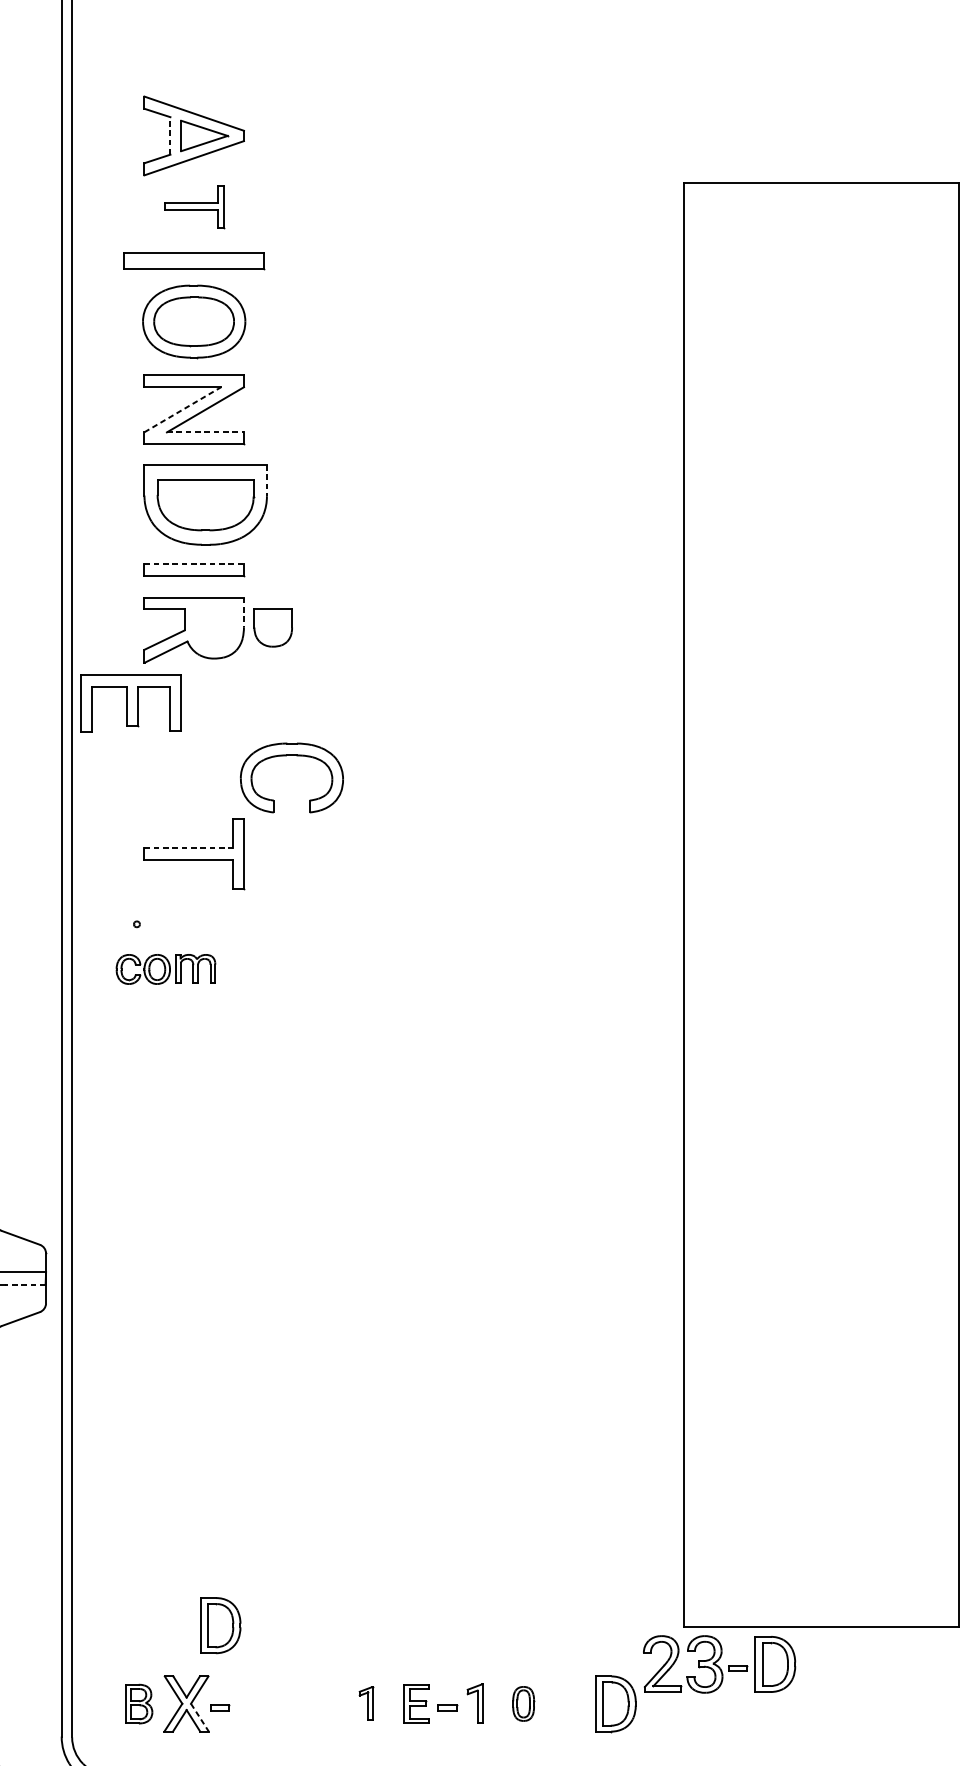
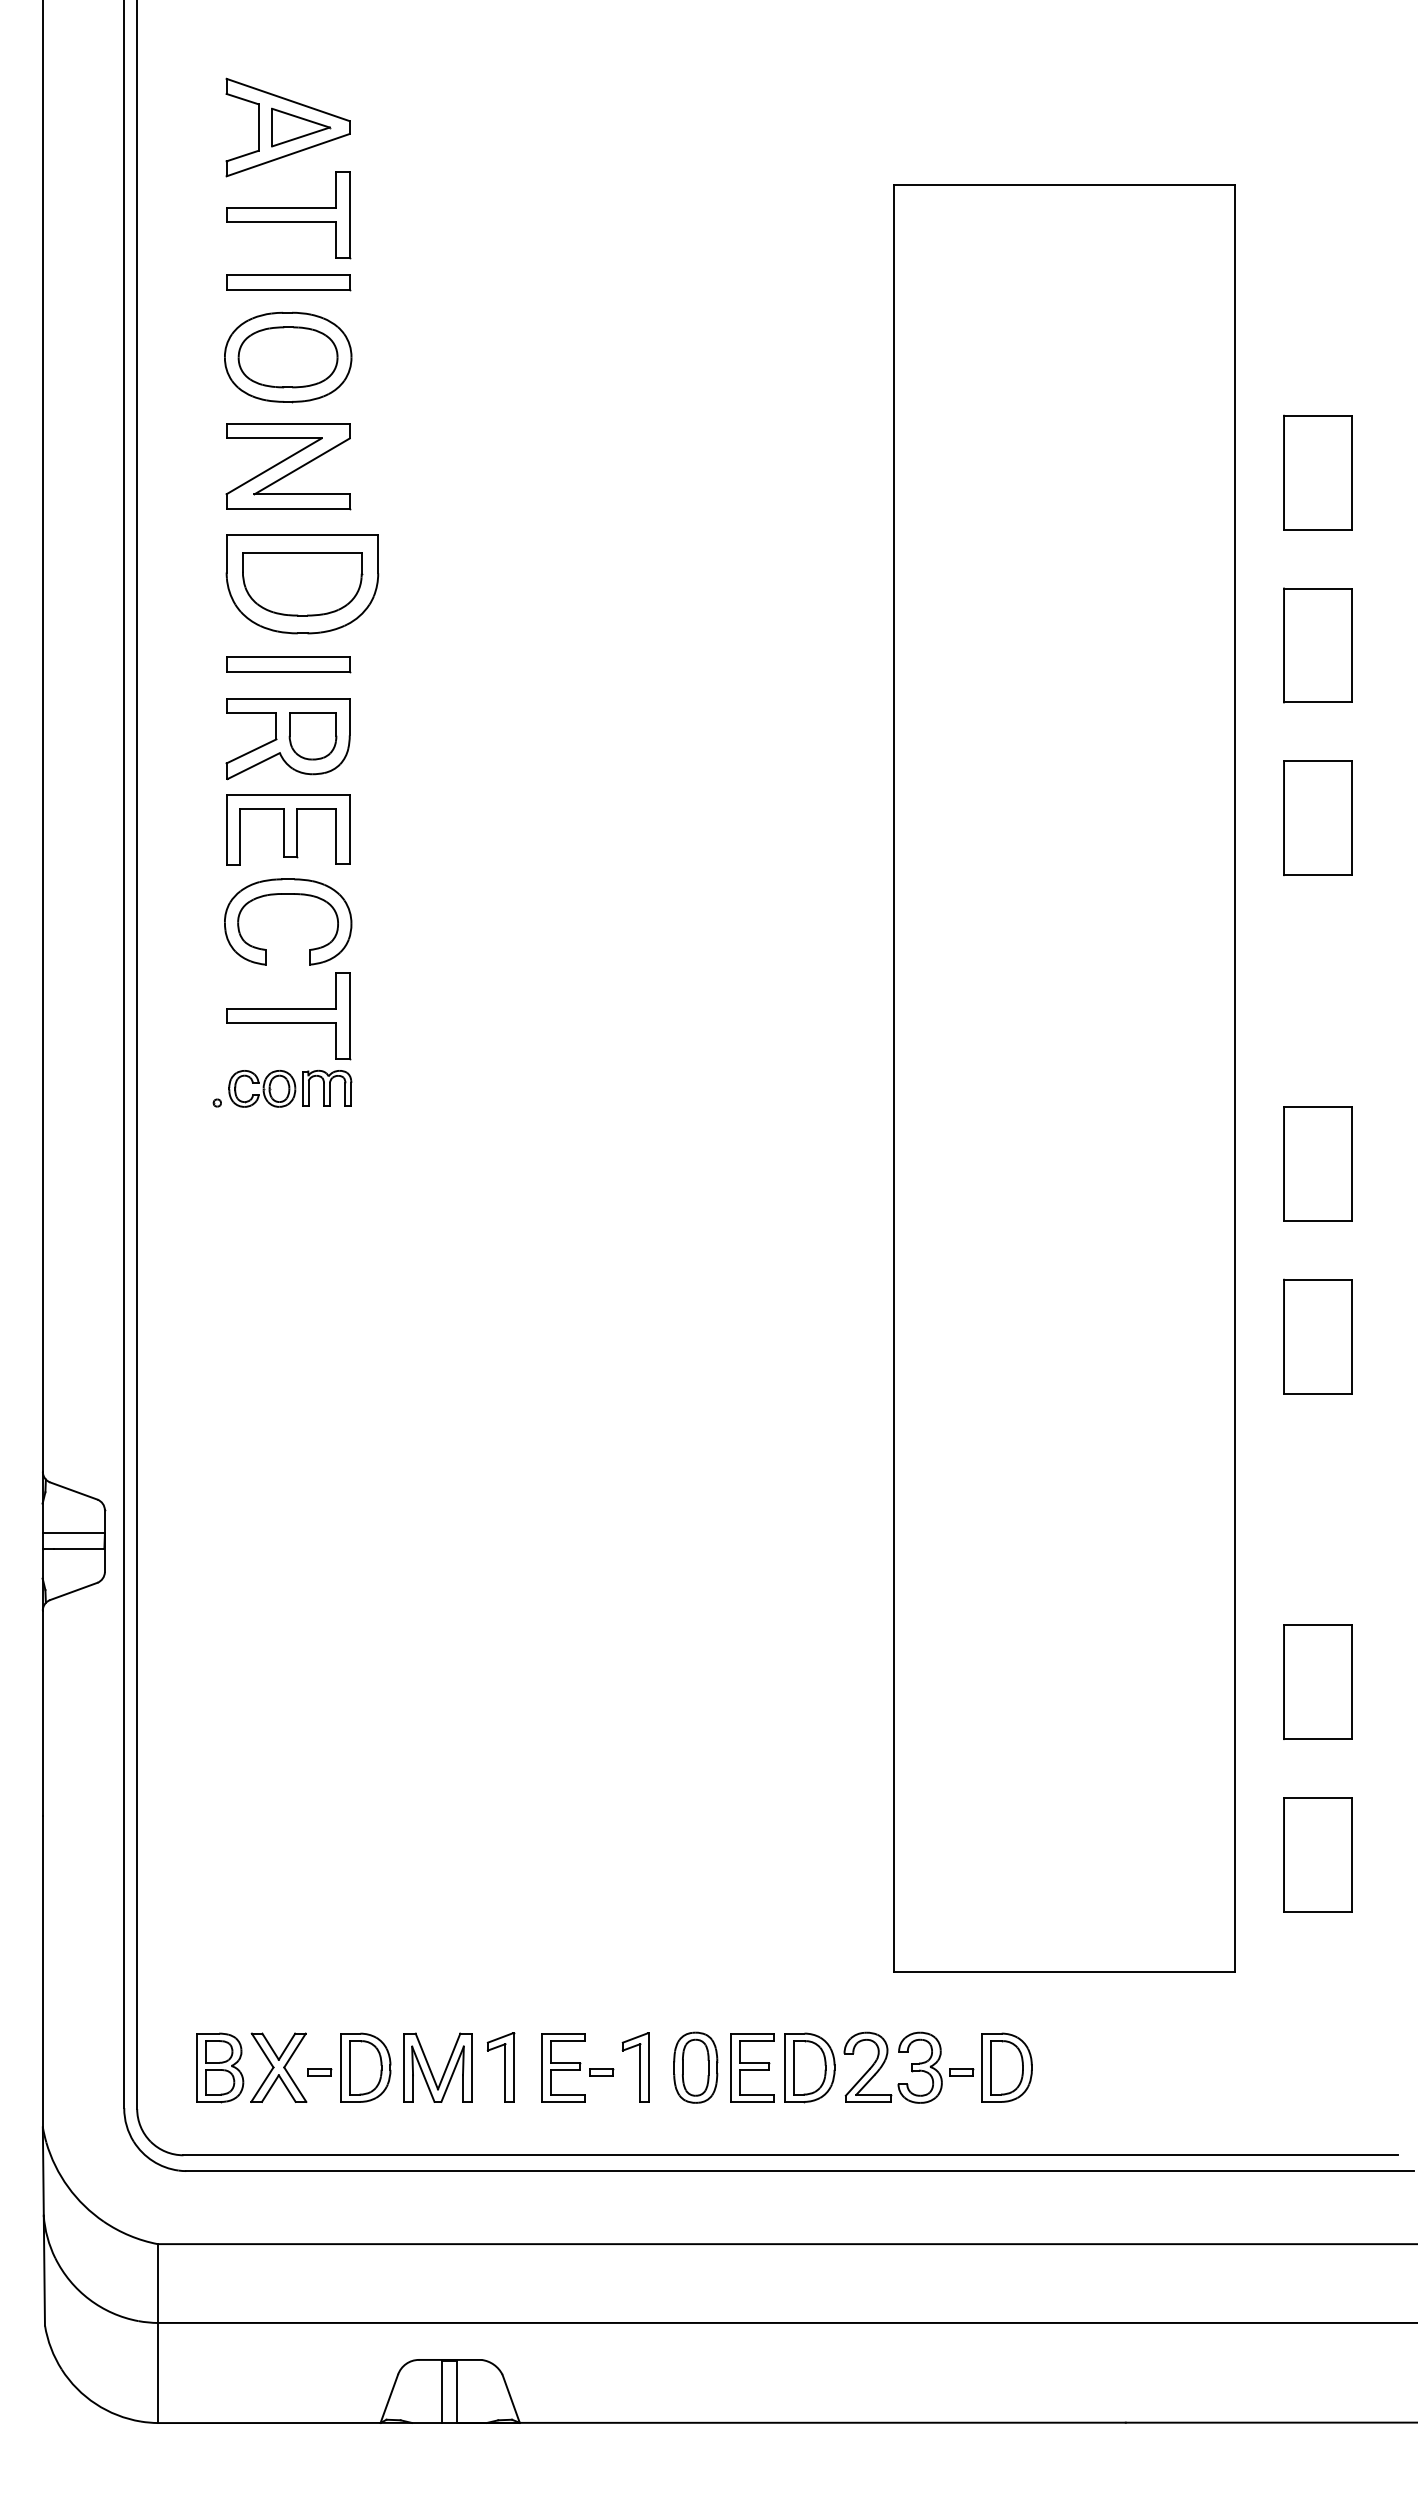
line: (170, 135) -> (258, 127), dashed -> solid
part: (194, 207) -> (288, 215), size x1.67
part: (194, 261) -> (288, 282), size x0.71
line: (183, 409) -> (274, 466), dashed -> solid
line: (205, 432) -> (302, 494), dashed -> solid
line: (267, 481) -> (378, 554), dashed -> solid
line: (194, 564) -> (288, 657), dashed -> solid
line: (243, 612) -> (349, 717), dashed -> solid
part: (272, 628) -> (312, 736), moved
part: (131, 703) -> (288, 829), moved
part: (292, 755) -> (288, 894), moved
line: (188, 847) -> (281, 1008), dashed -> solid
part: (166, 969) -> (290, 1088), moved
line: (24, 1284) -> (78, 1548), dashed -> solid
part: (220, 1625) -> (365, 2067), moved
part: (718, 1664) -> (937, 2067), moved
part: (139, 1703) -> (220, 2067), size x1.43
part: (365, 1703) -> (500, 2067), size x1.67
part: (416, 1703) -> (563, 2067), size x1.43
part: (474, 1703) -> (635, 2067), size x1.43
part: (523, 1703) -> (695, 2067), size x1.67
part: (569, 1703) -> (752, 2067), added
part: (310, 1705) -> (431, 2069), added
line: (200, 1718) -> (295, 2085), dashed -> solid

